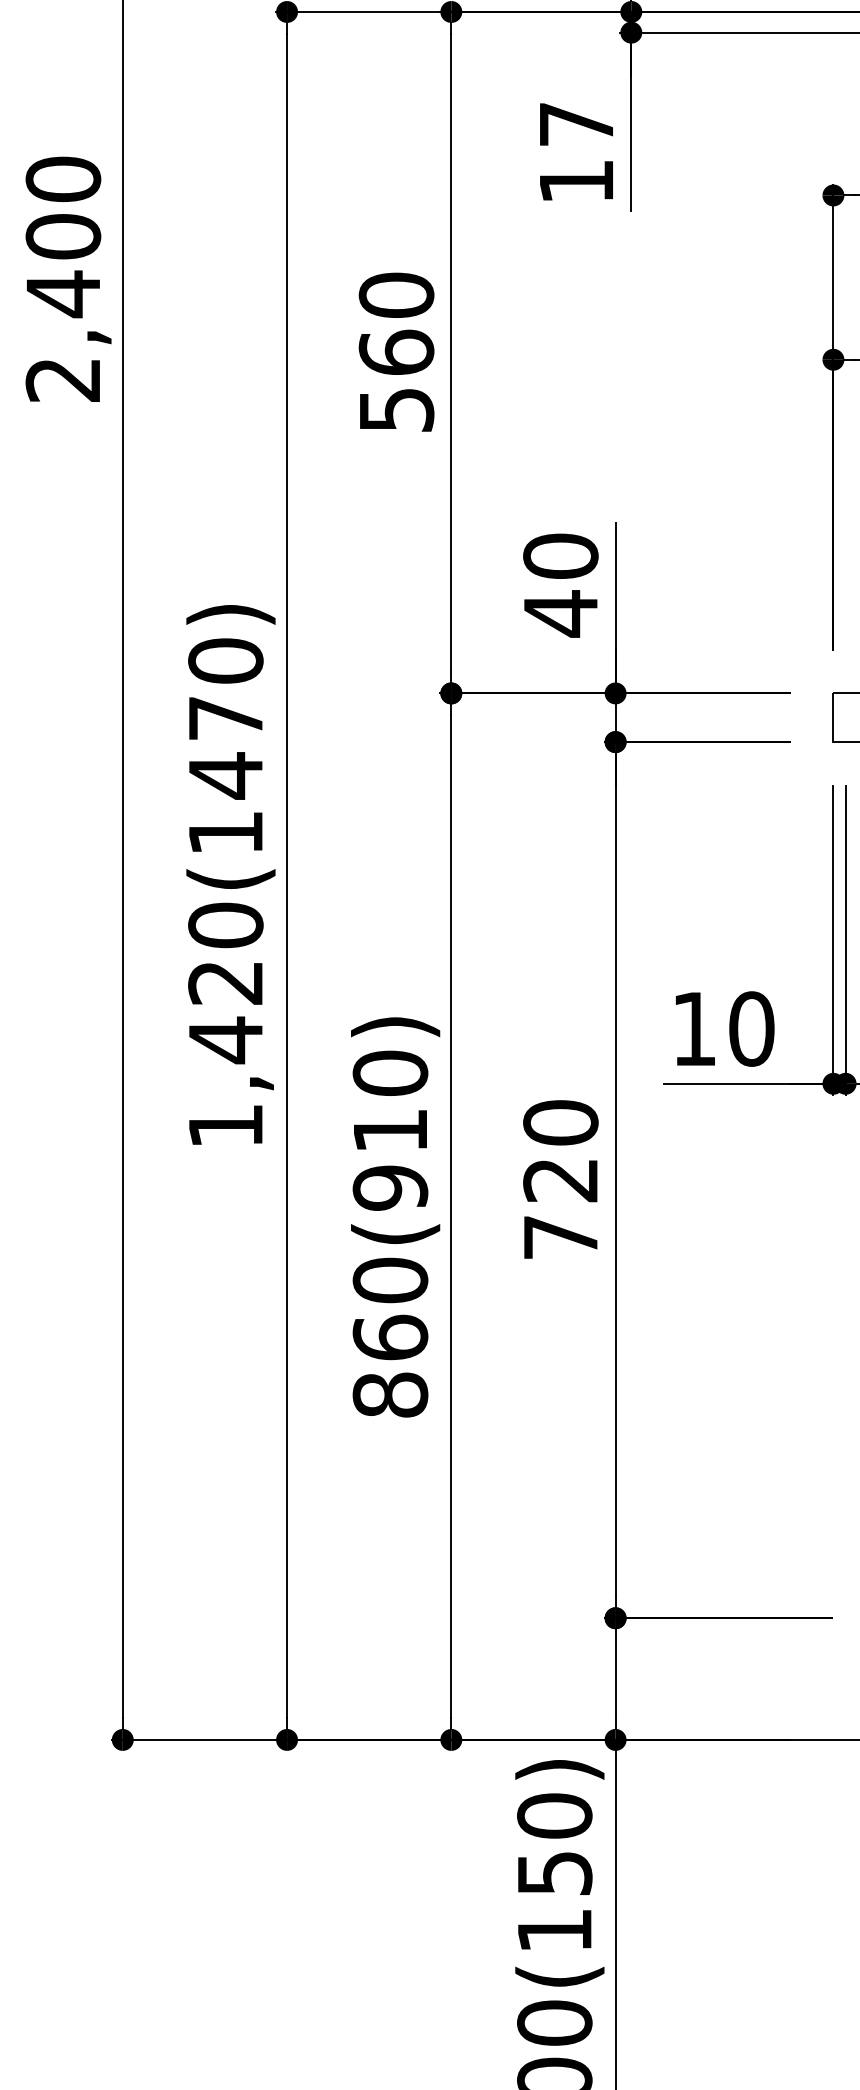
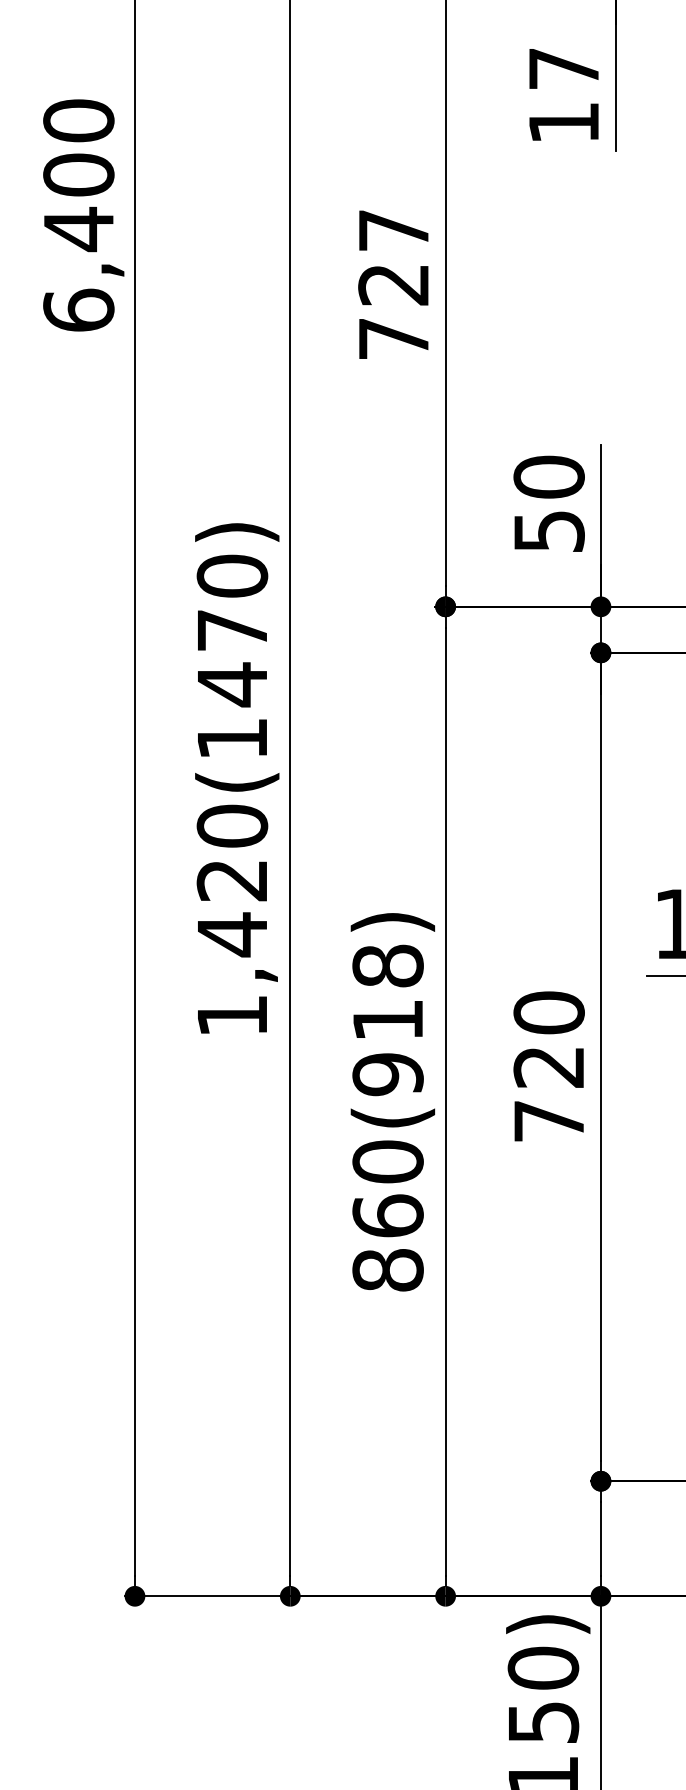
text: (396, 351) -> (393, 283), 560 -> 727
text: (63, 379) -> (78, 310), 2,400 -> 6,400
text: (561, 613) -> (549, 531), 40 -> 50
text: (390, 1072) -> (388, 965), 860(910) -> 860(918)

